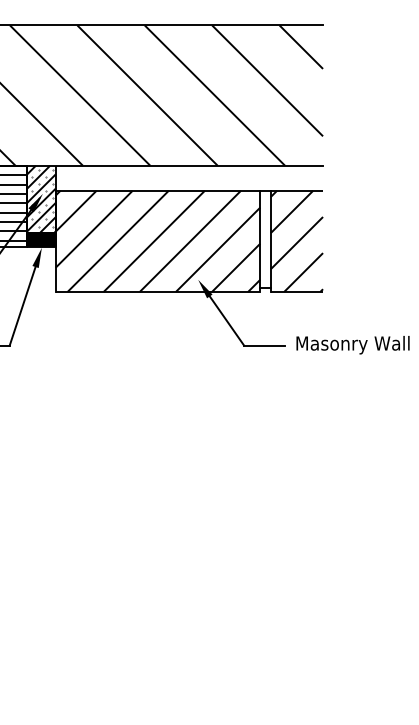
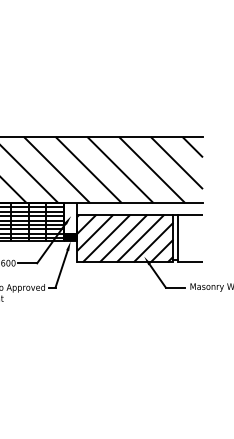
hatch: (41, 198) -> (70, 218), removed
hatch: (296, 241) -> (190, 238), removed

